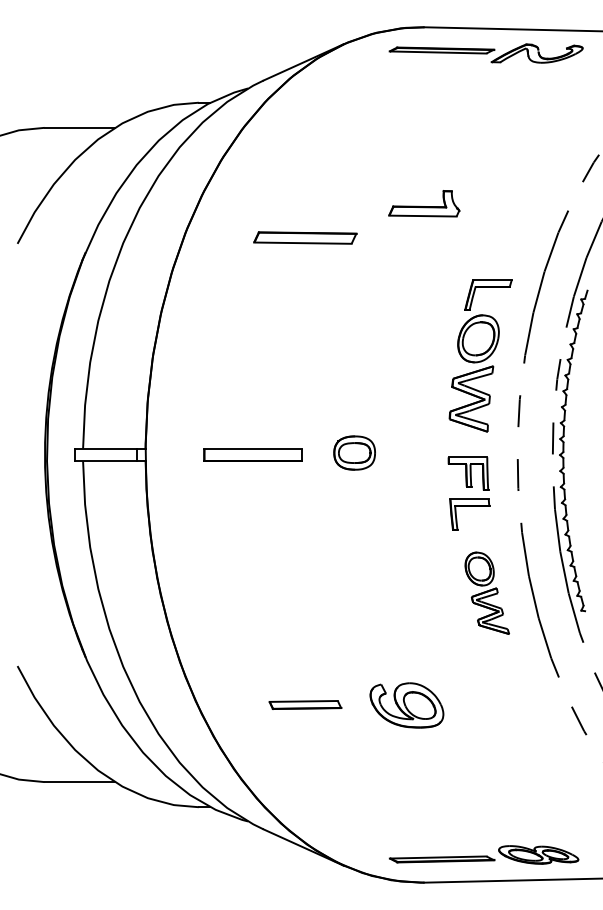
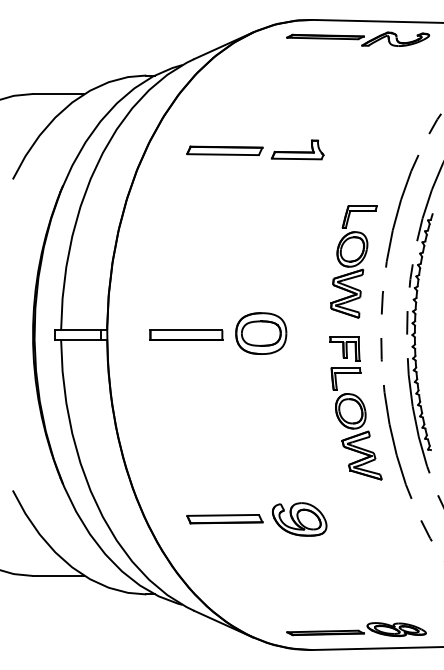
part: (424, 203) -> (297, 149), moved
part: (305, 237) -> (224, 150), moved
part: (354, 452) -> (261, 333), size x1.67
part: (487, 593) -> (359, 437), size x1.43
part: (305, 704) -> (224, 518), size x1.43

